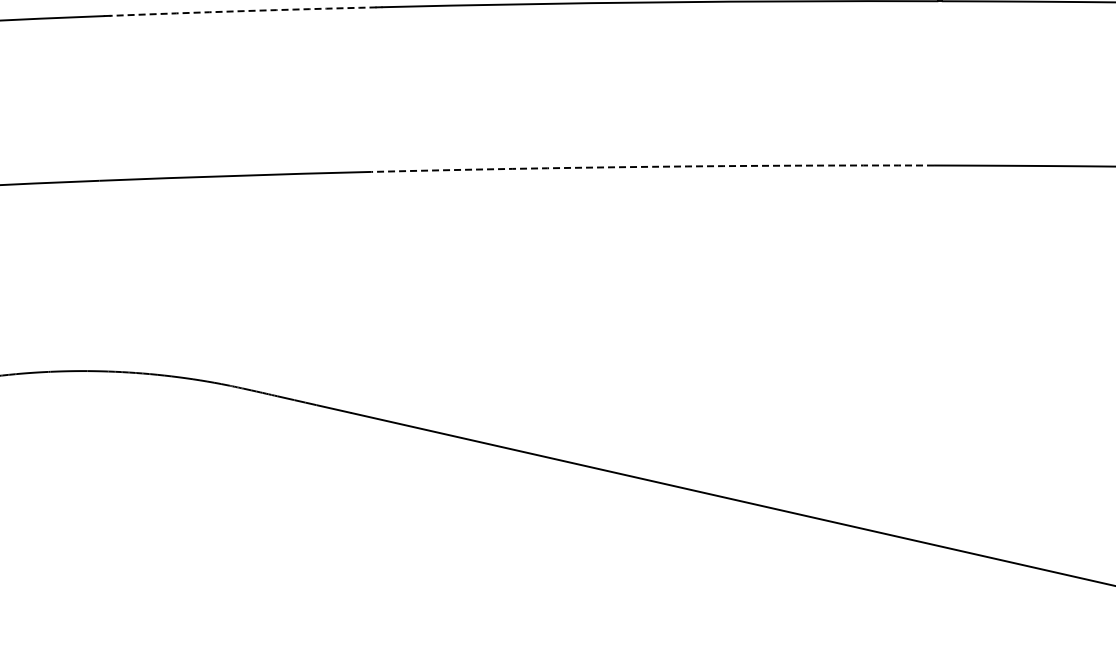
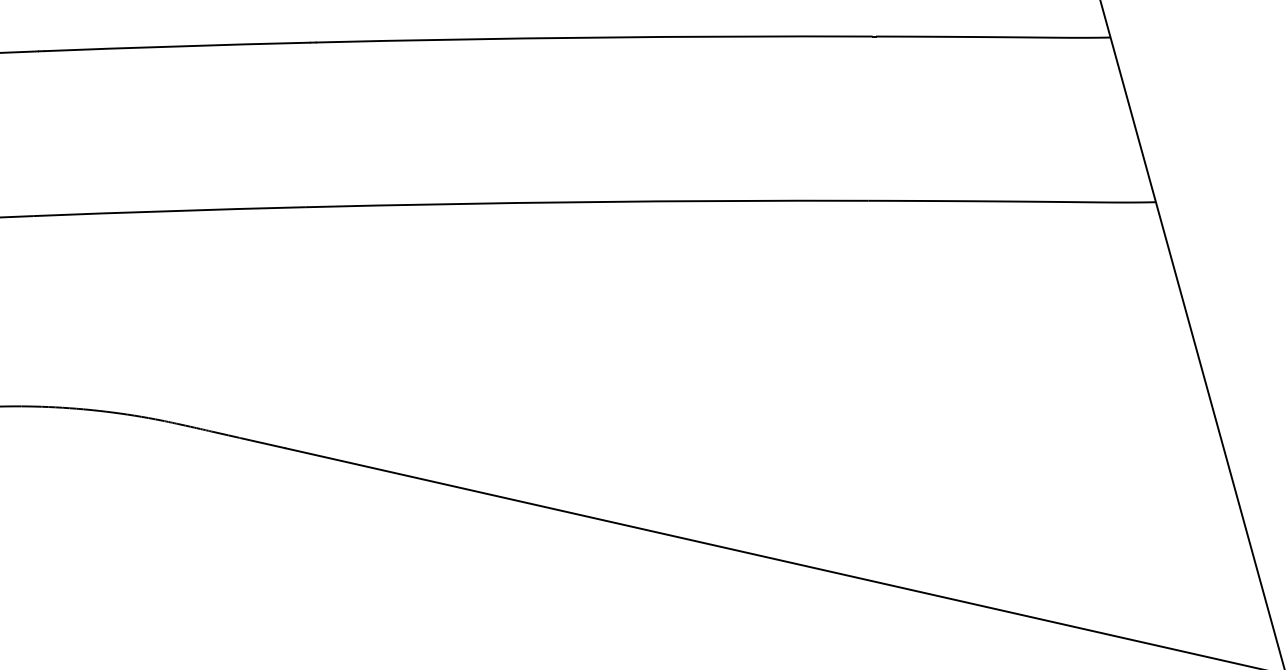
arc: (243, 11) -> (177, 46), dashed -> solid
arc: (653, 167) -> (587, 202), dashed -> solid

